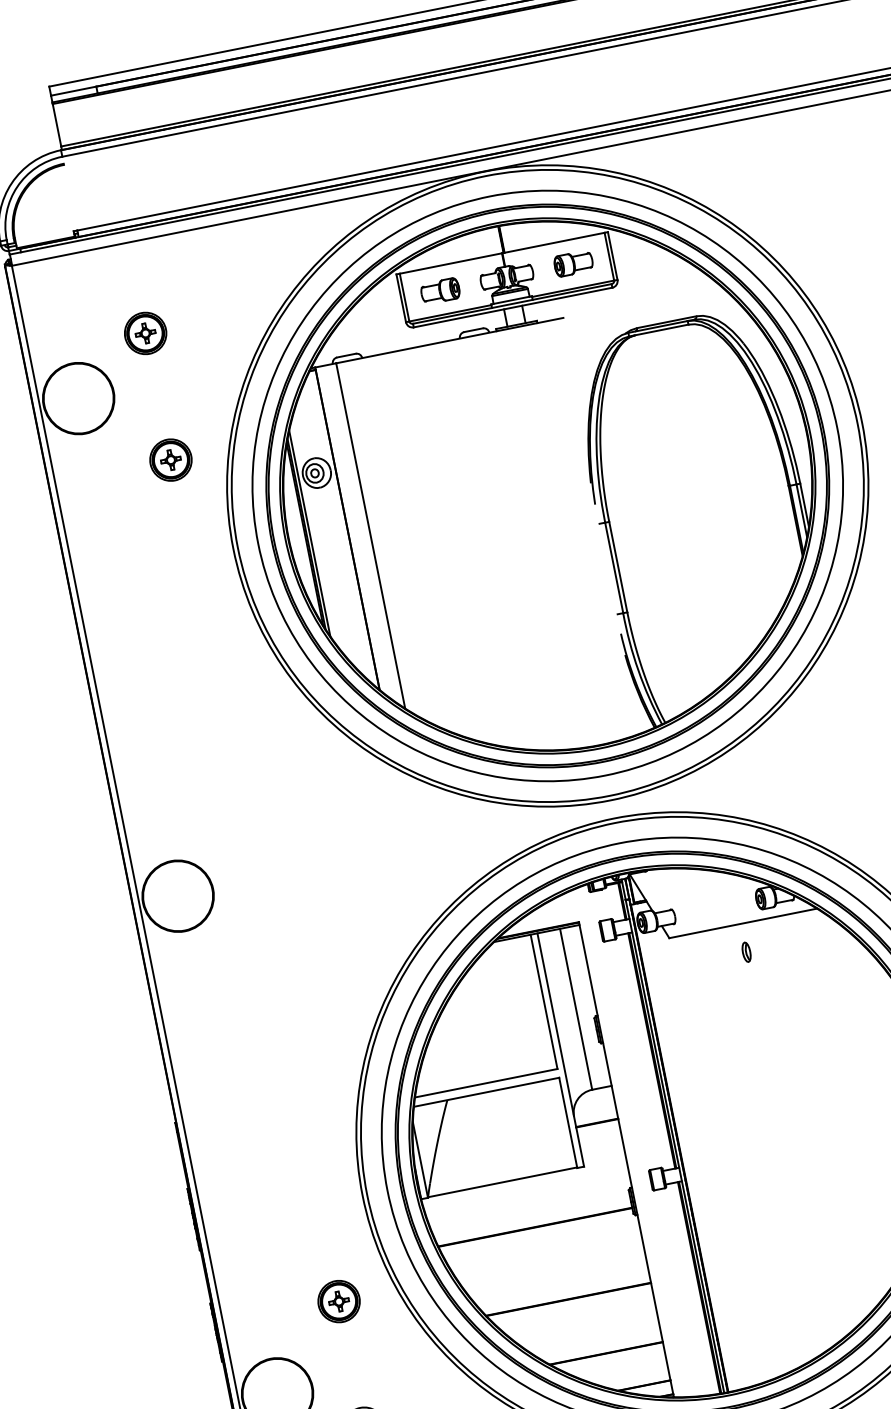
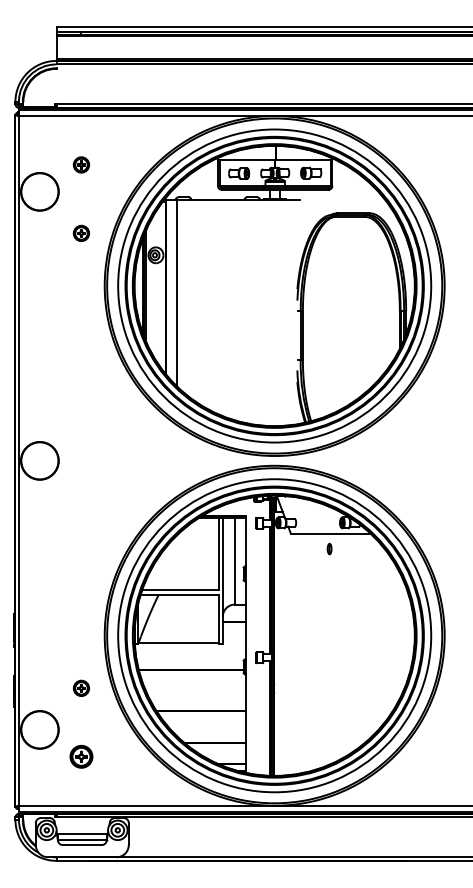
part: (145, 332) -> (81, 164), size x0.7
part: (171, 460) -> (81, 233), size x0.7
part: (339, 1301) -> (81, 688), size x0.7

